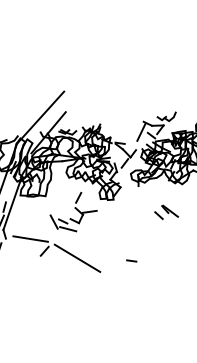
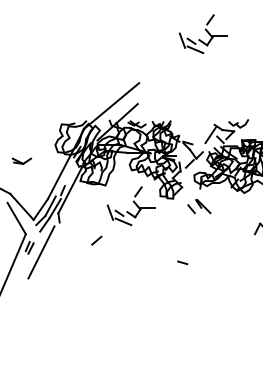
part: (119, 35) -> (202, 34), added
part: (166, 211) -> (199, 206), moved
line: (30, 239) -> (84, 226), removed
line: (77, 258) -> (128, 252), removed

